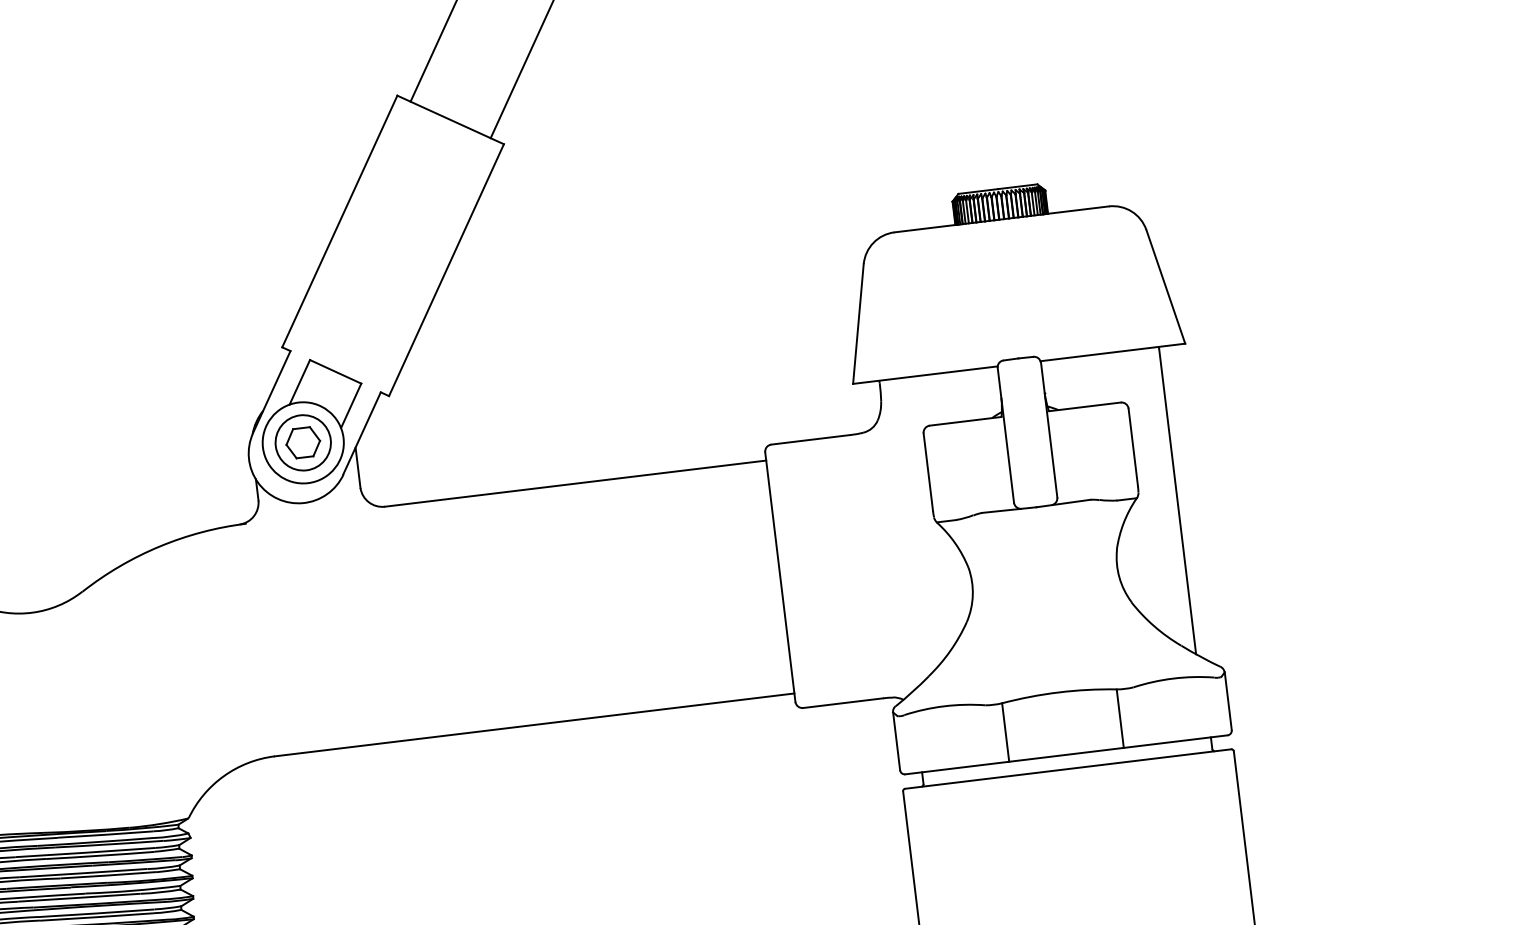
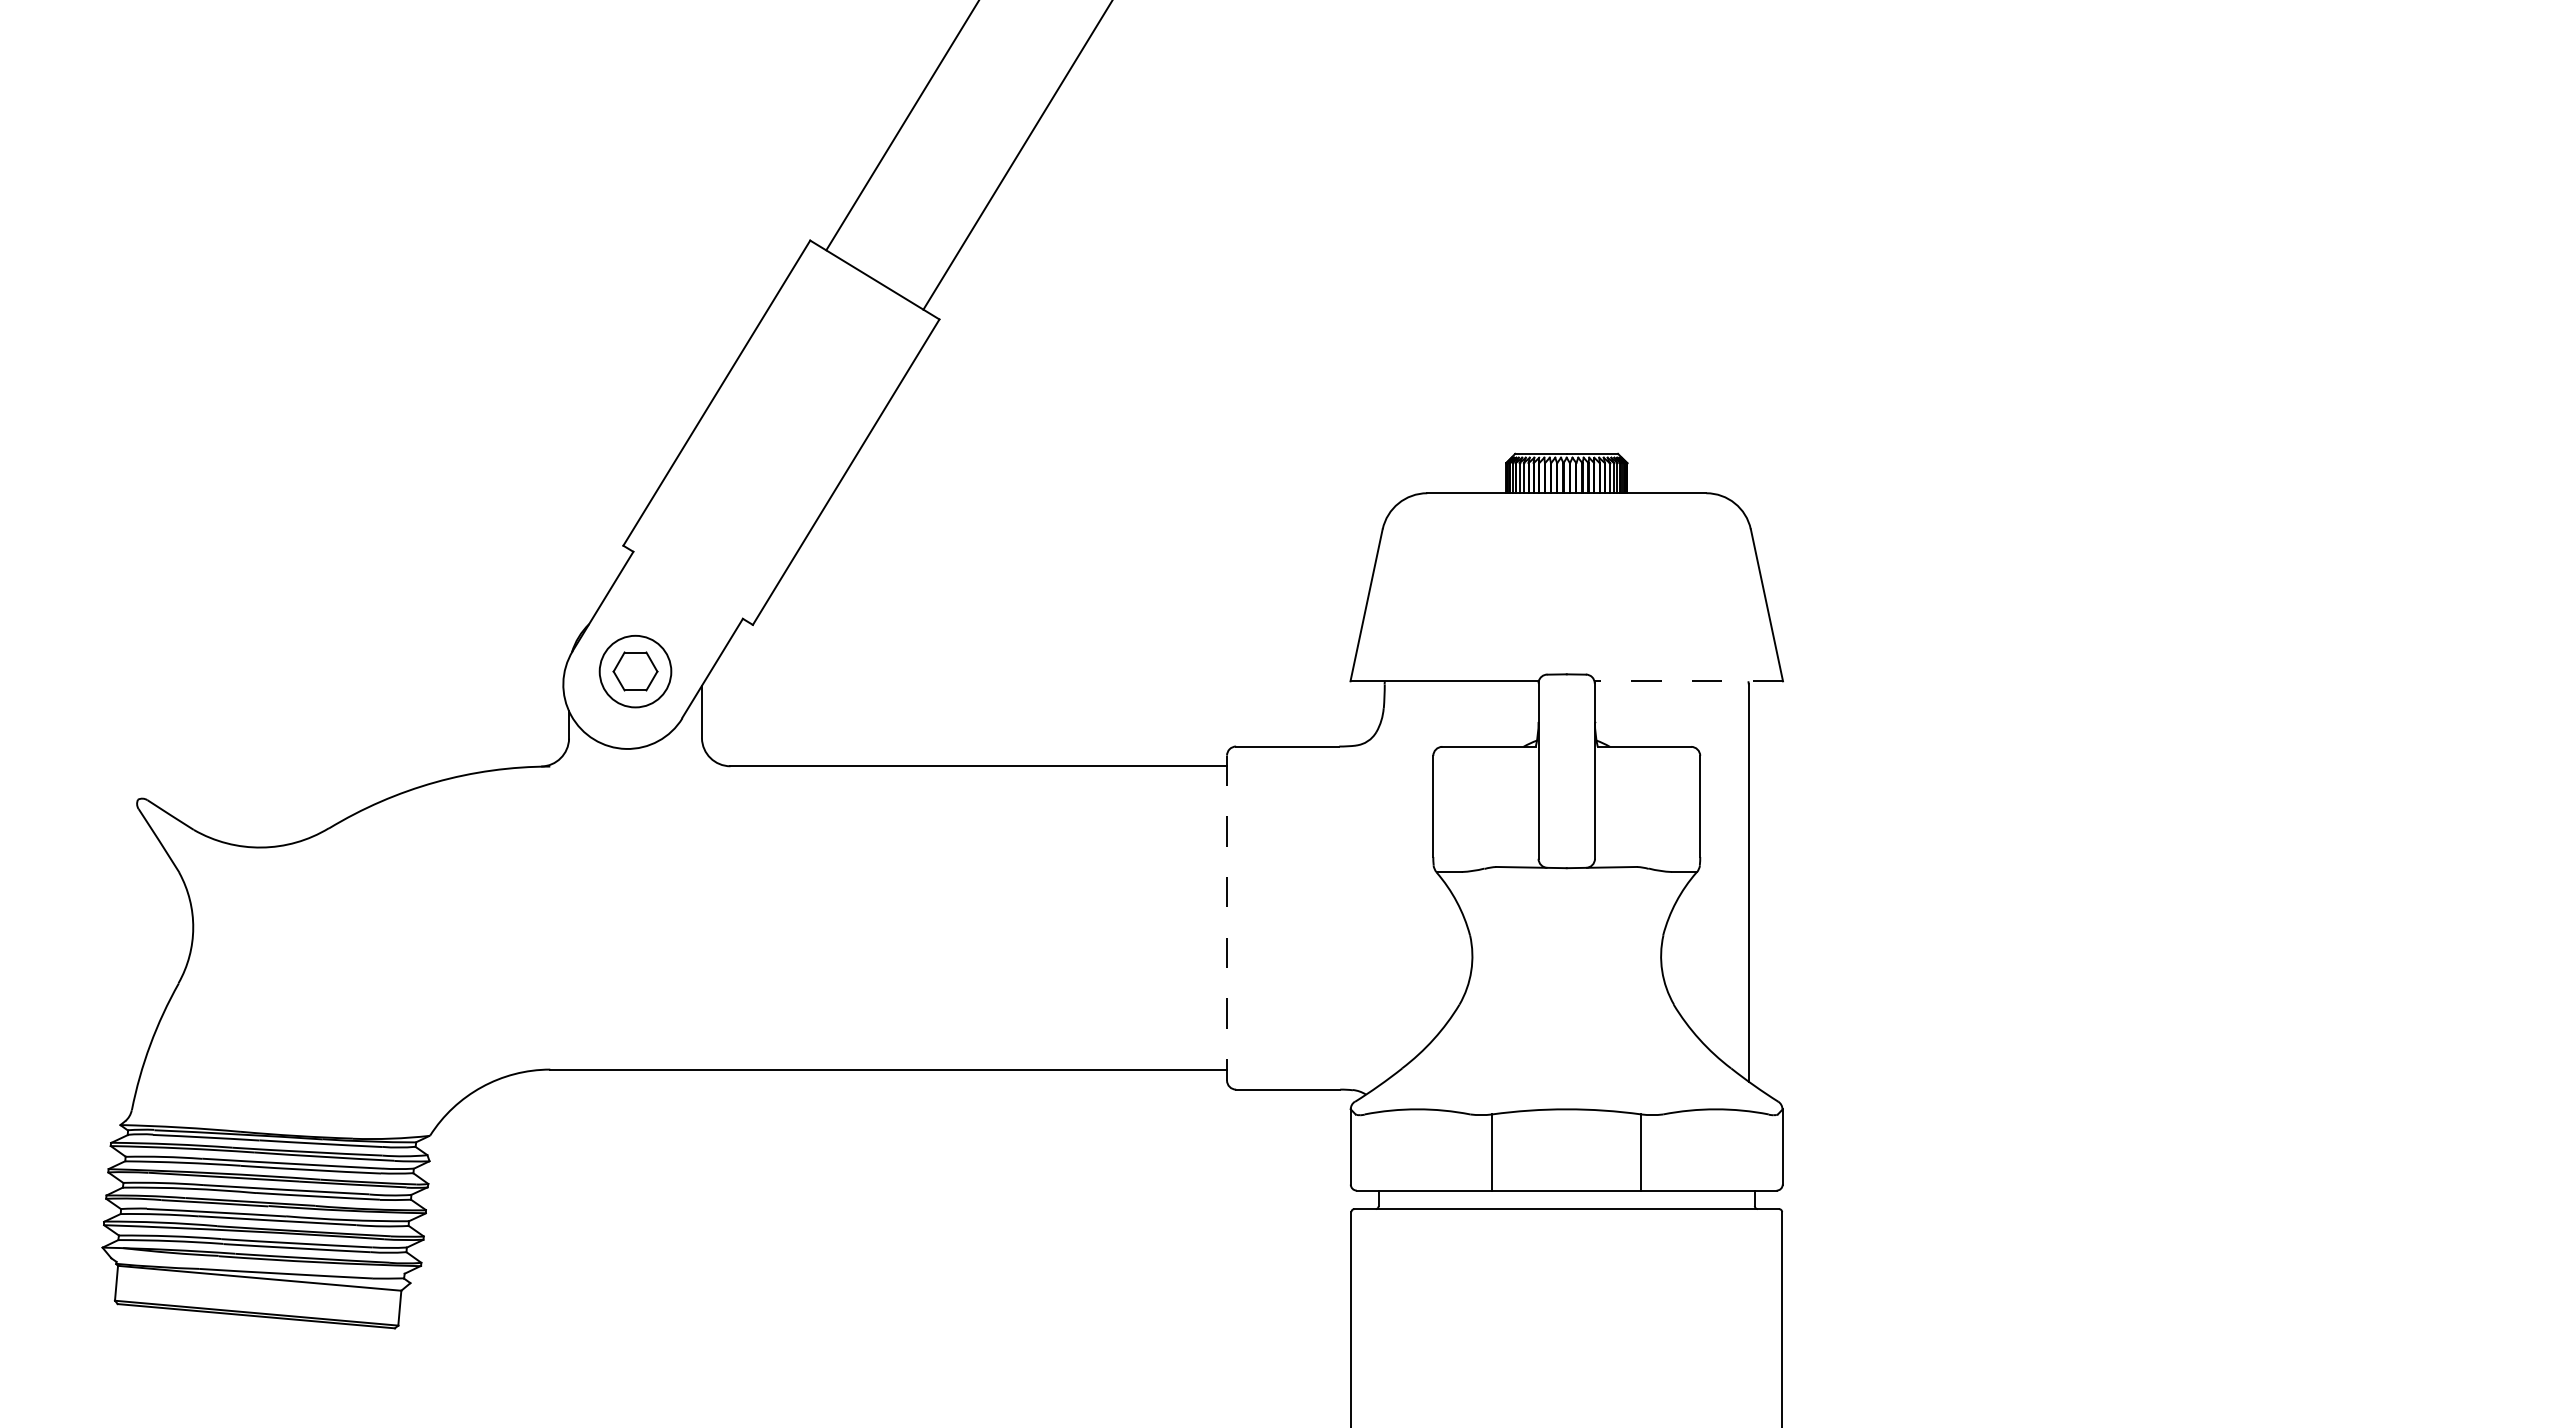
line: (1112, 352) -> (1688, 681), solid -> dashed
part: (313, 420) -> (651, 644), removed
line: (780, 577) -> (1227, 918), solid -> dashed

